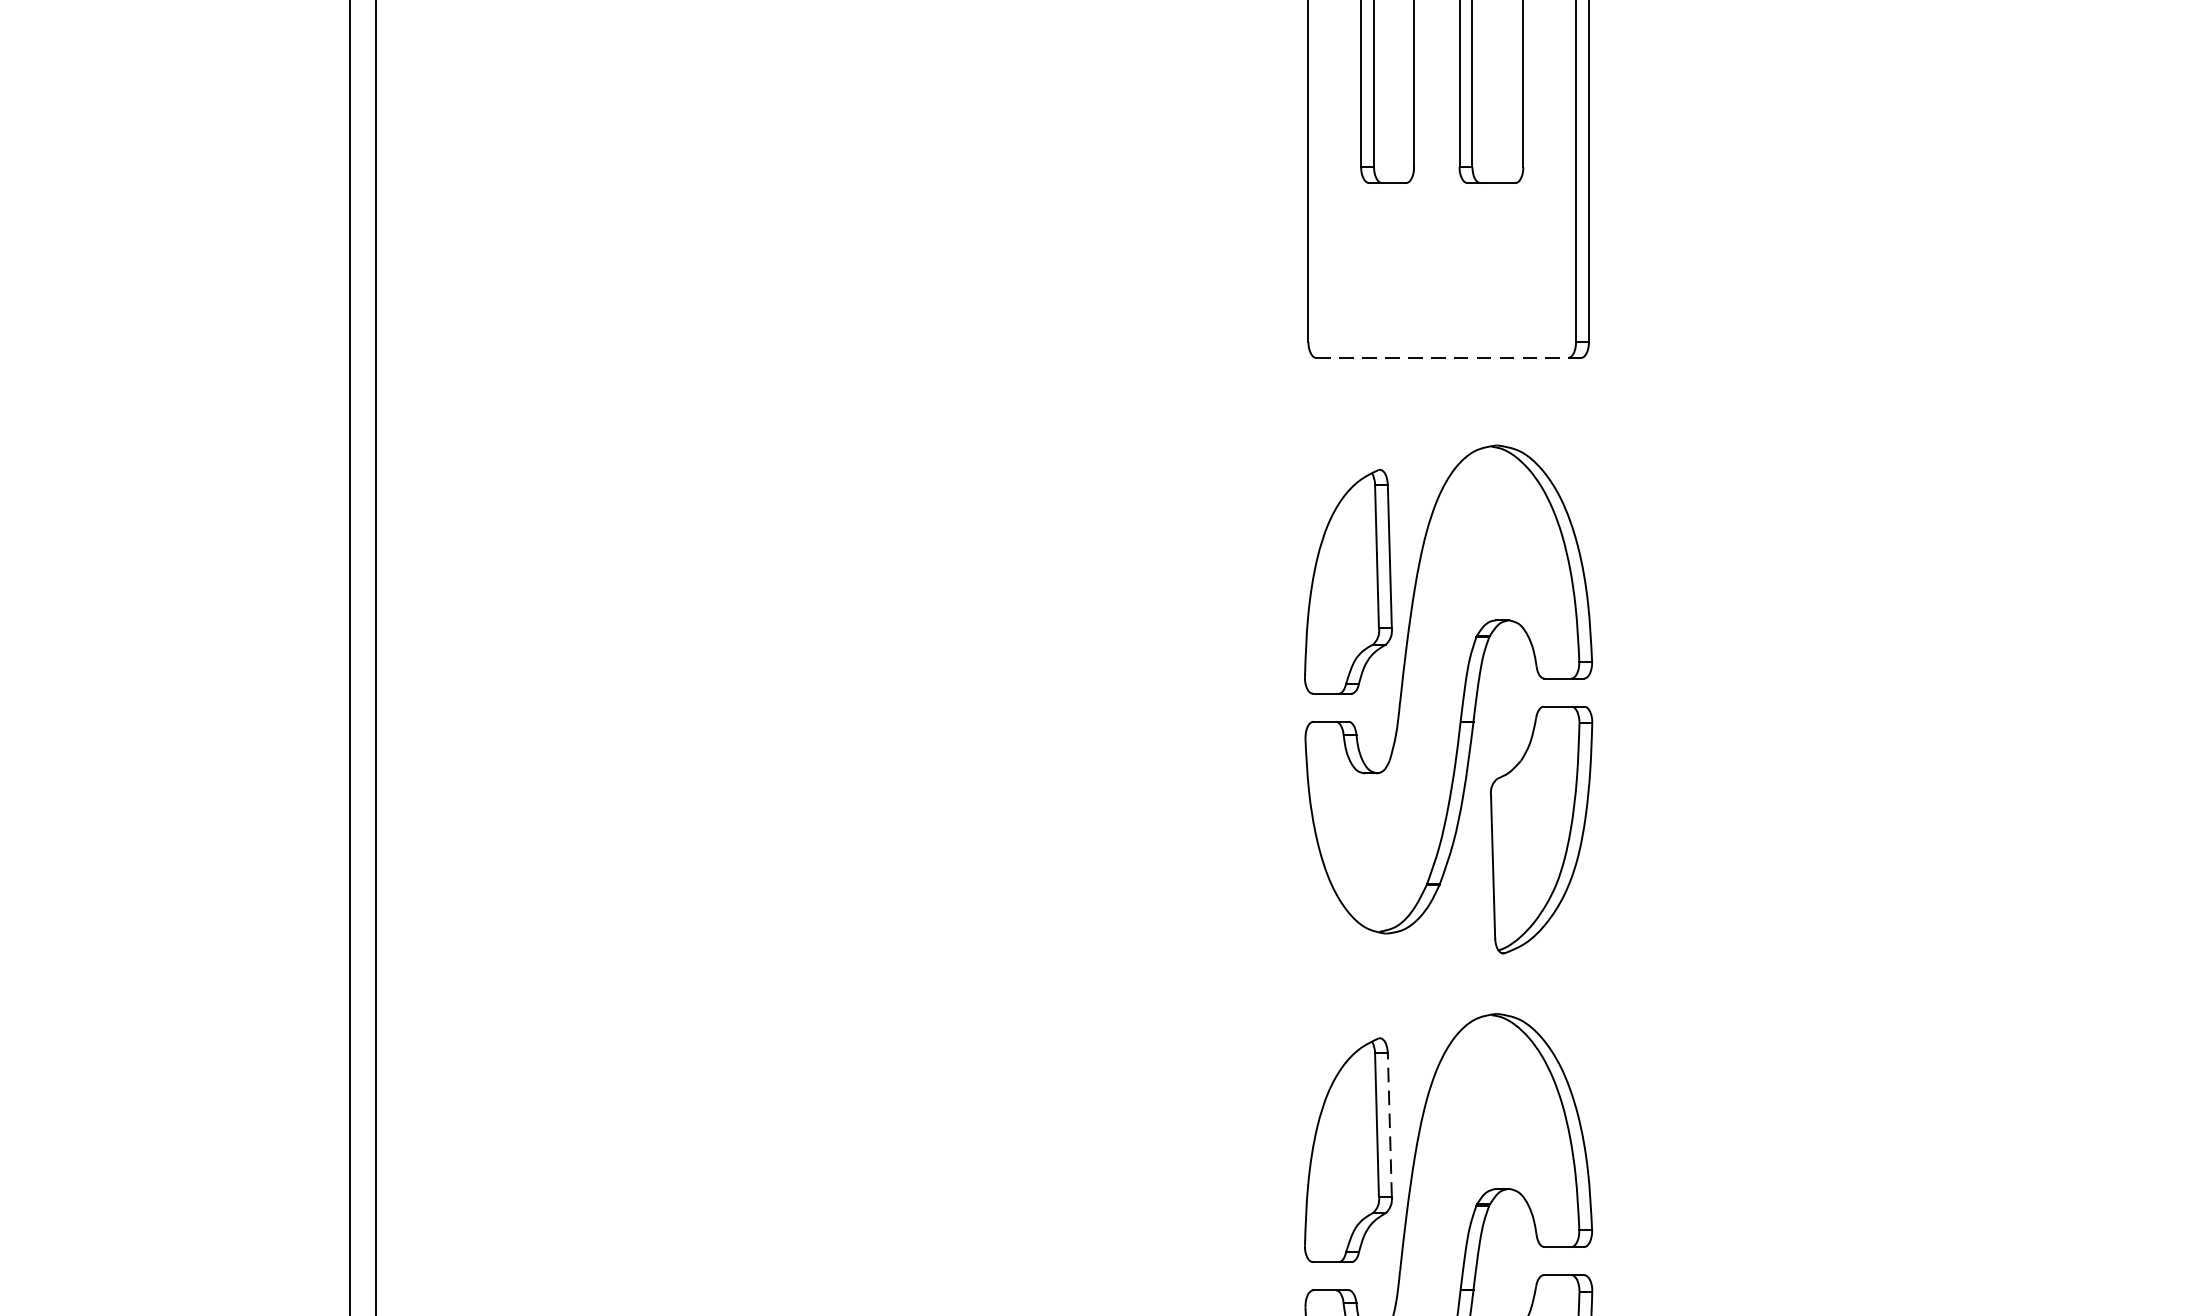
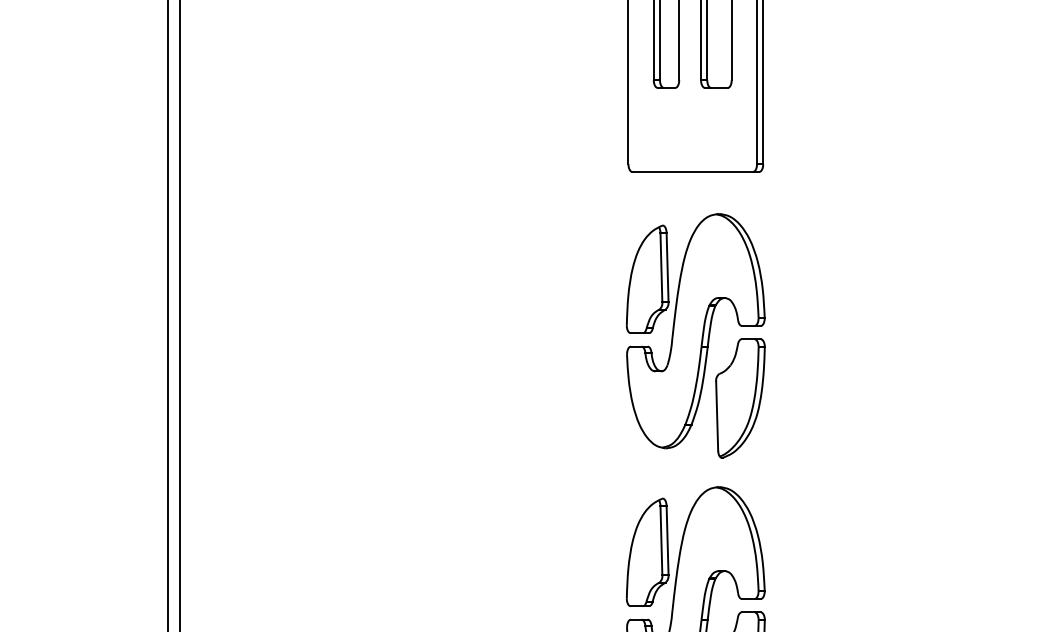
line: (1447, 357) -> (695, 171), dashed -> solid
line: (1389, 1123) -> (667, 539), dashed -> solid

